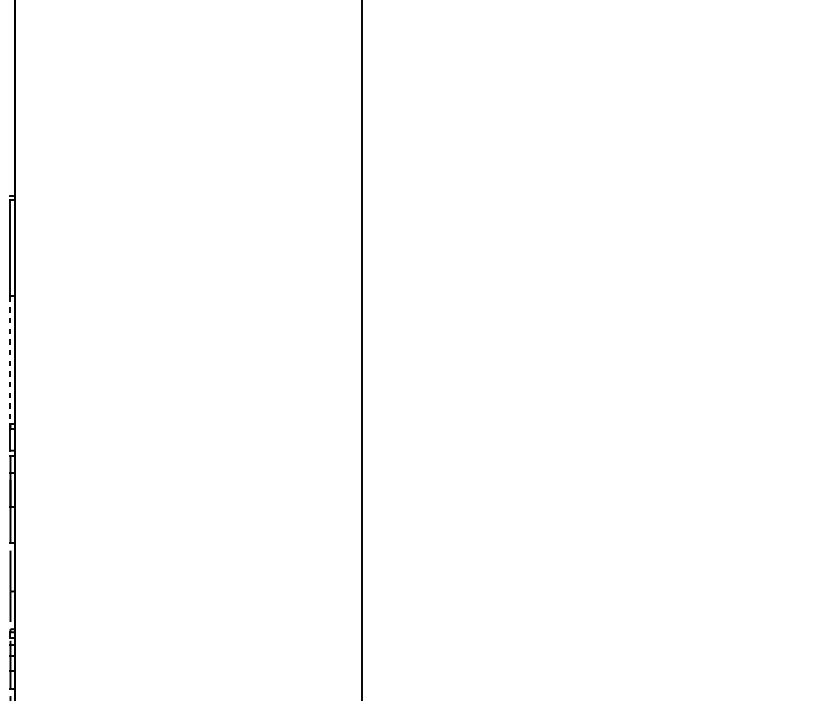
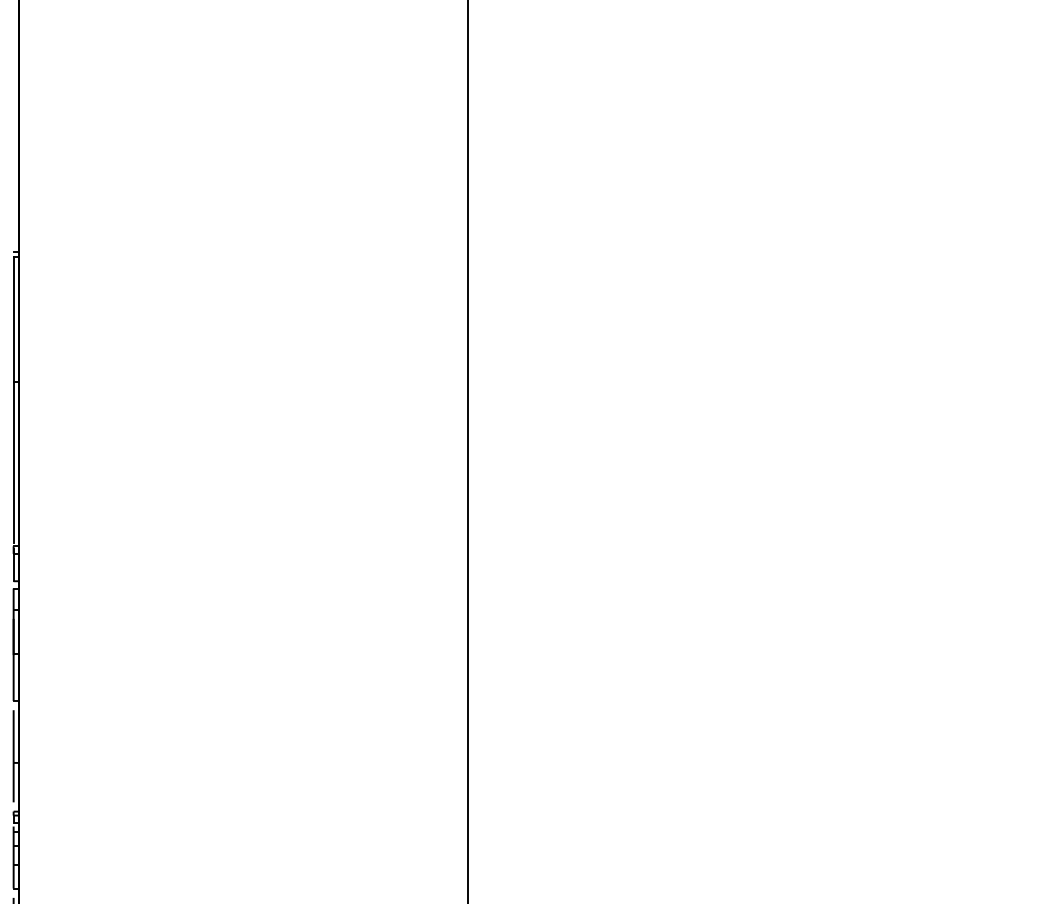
line: (10, 359) -> (13, 463), dashed -> solid

